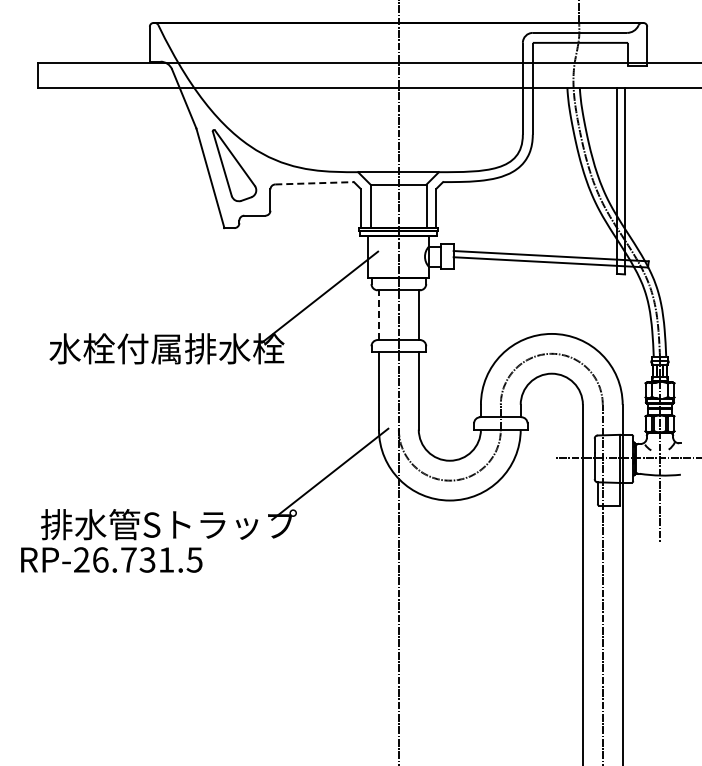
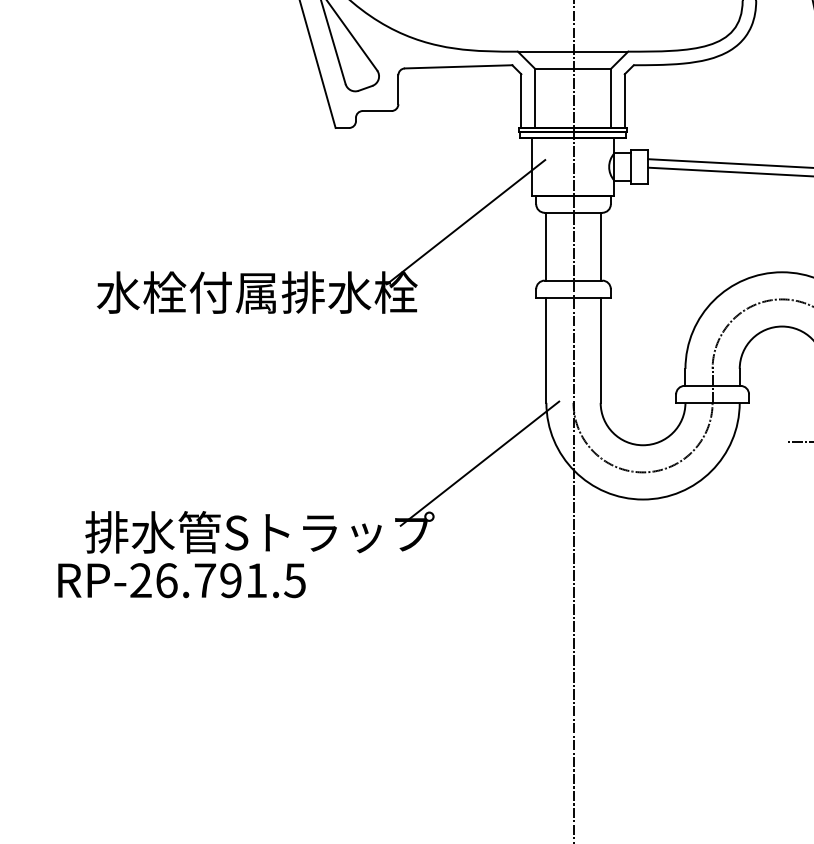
line: (315, 183) -> (459, 67), dashed -> solid
line: (378, 315) -> (545, 247), dashed -> solid
text: (147, 559) -> (230, 579), RP-26.731.5 -> RP-26.791.5

